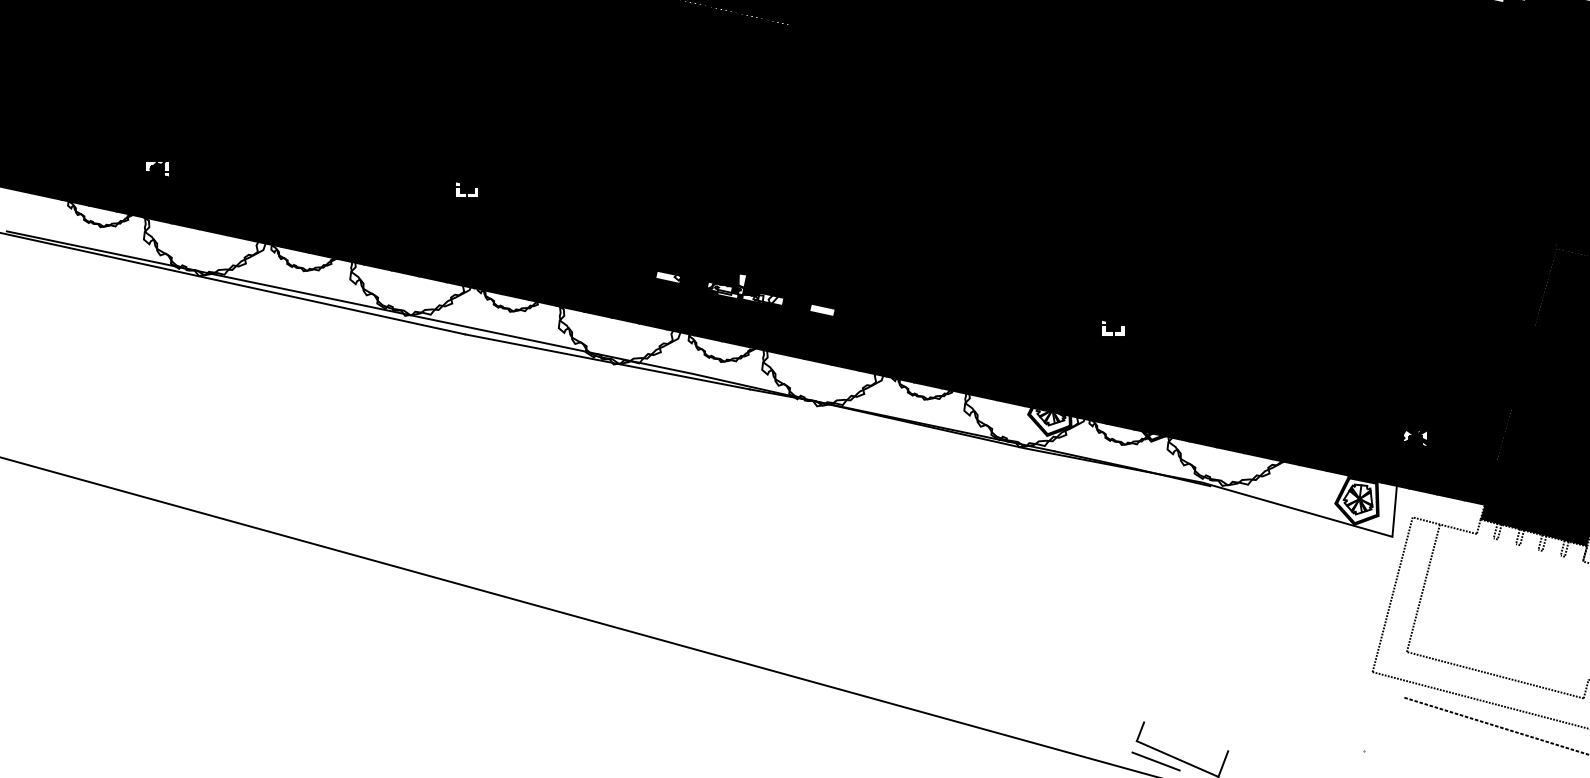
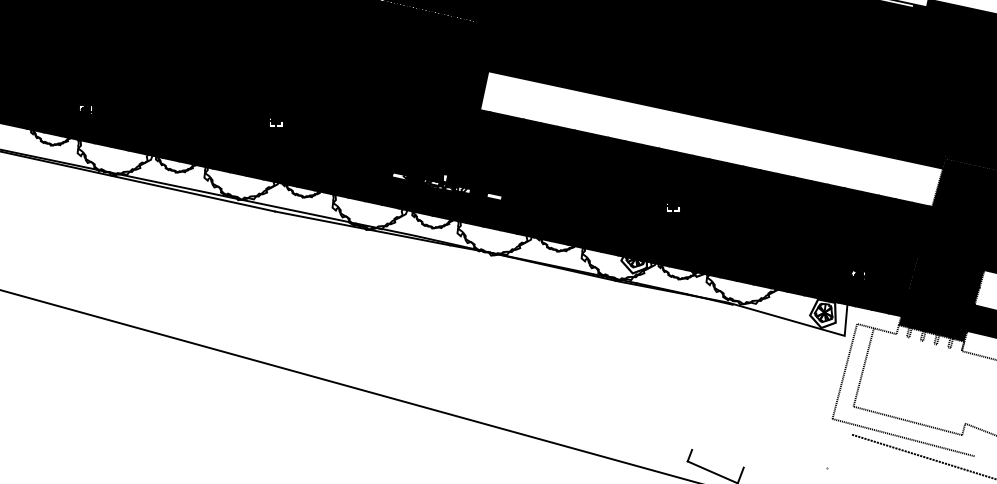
fill: (1175, 215) -> (711, 138), removed
line: (1156, 760) -> (699, 473), removed

